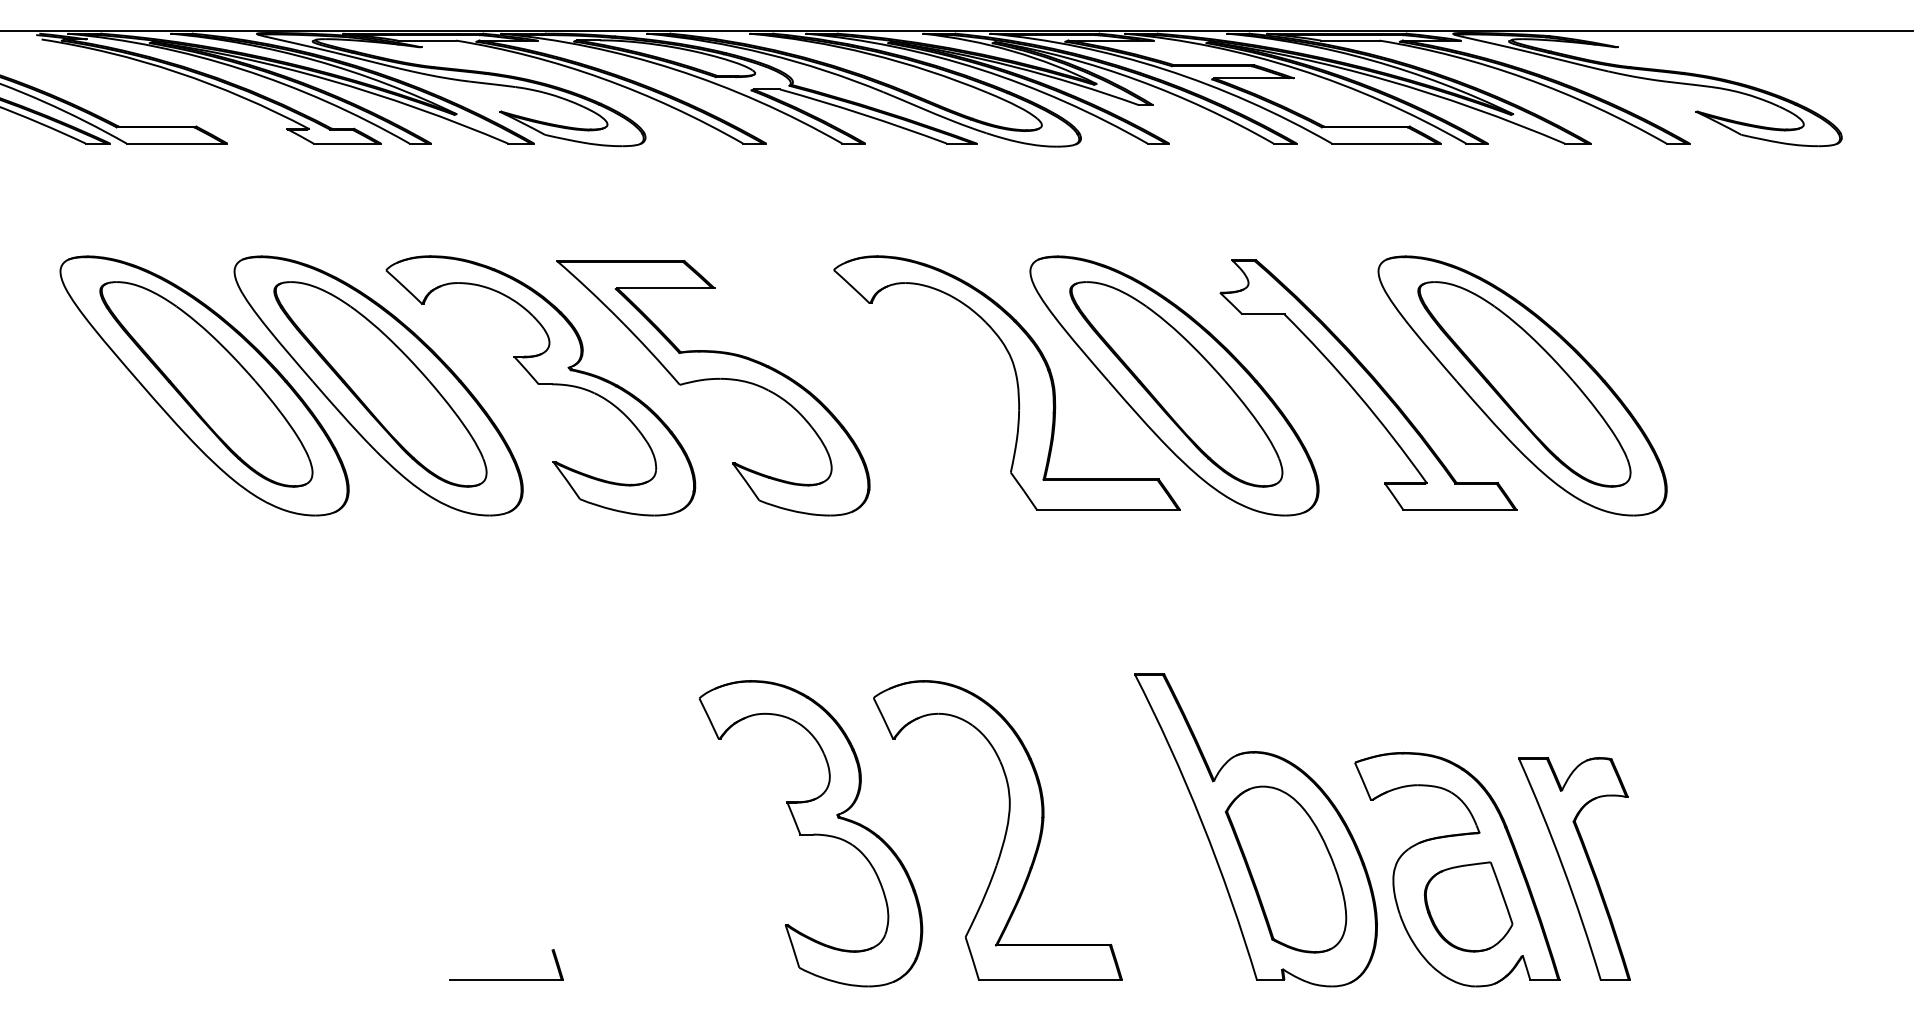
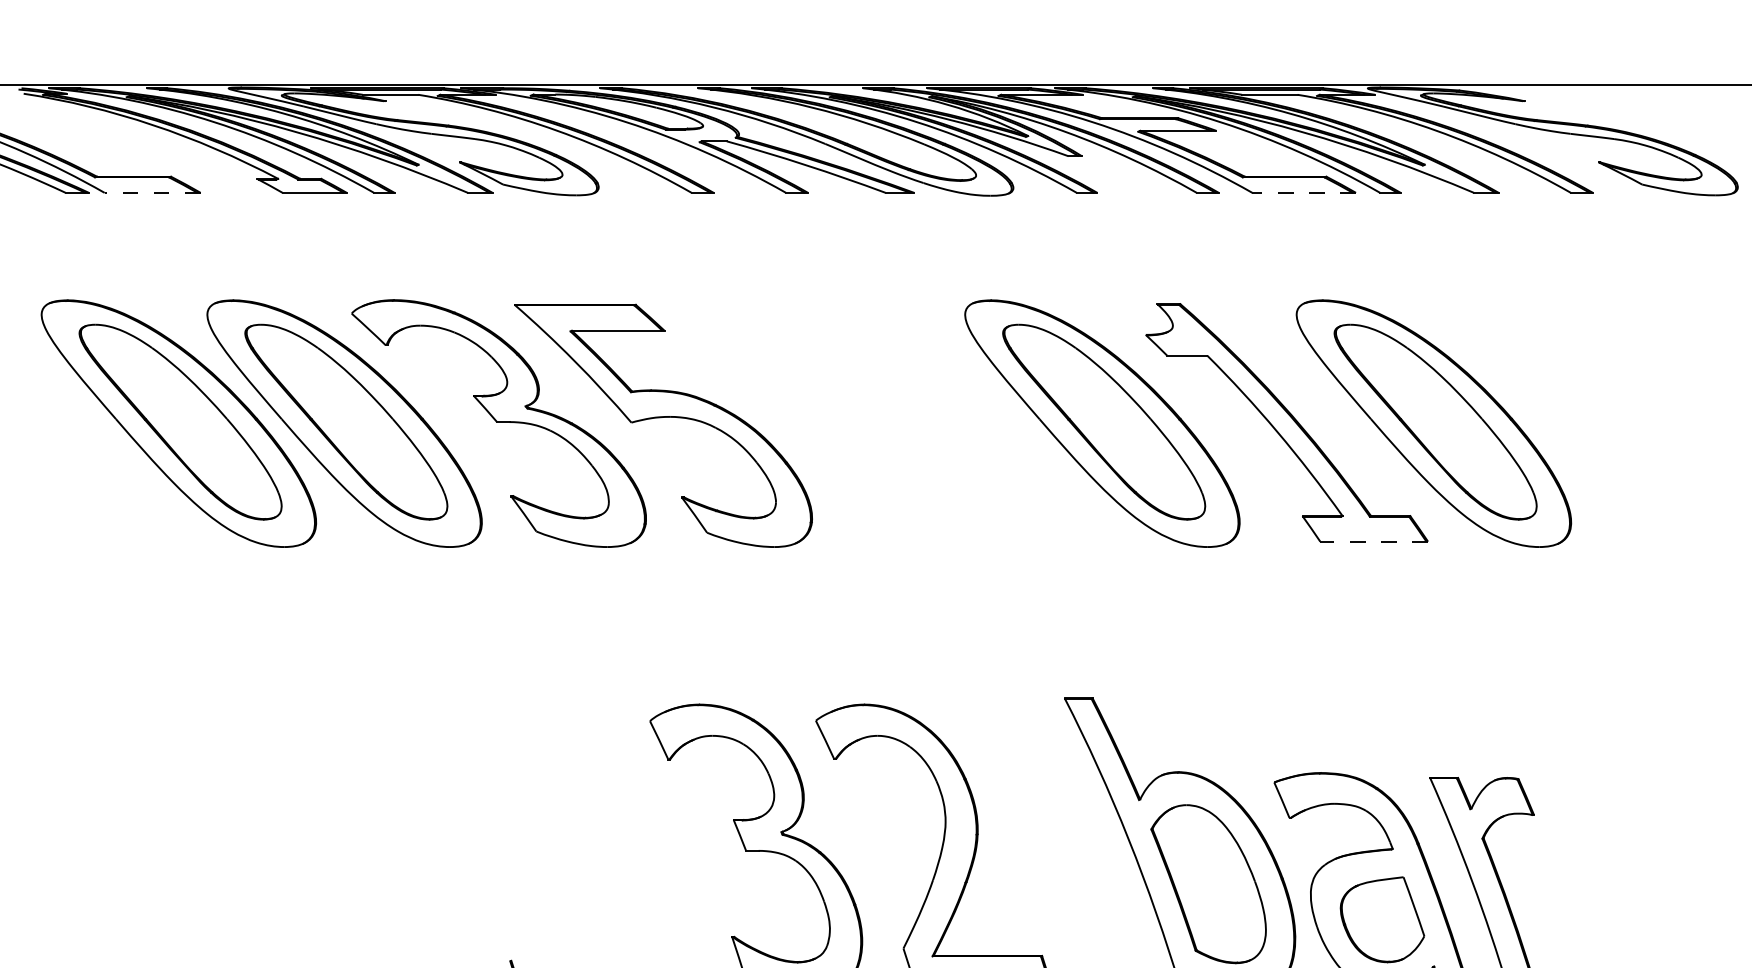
line: (176, 143) -> (152, 192), solid -> dashed
line: (1385, 143) -> (1303, 192), solid -> dashed
part: (1016, 382) -> (951, 420), removed
line: (1459, 509) -> (1373, 541), solid -> dashed

